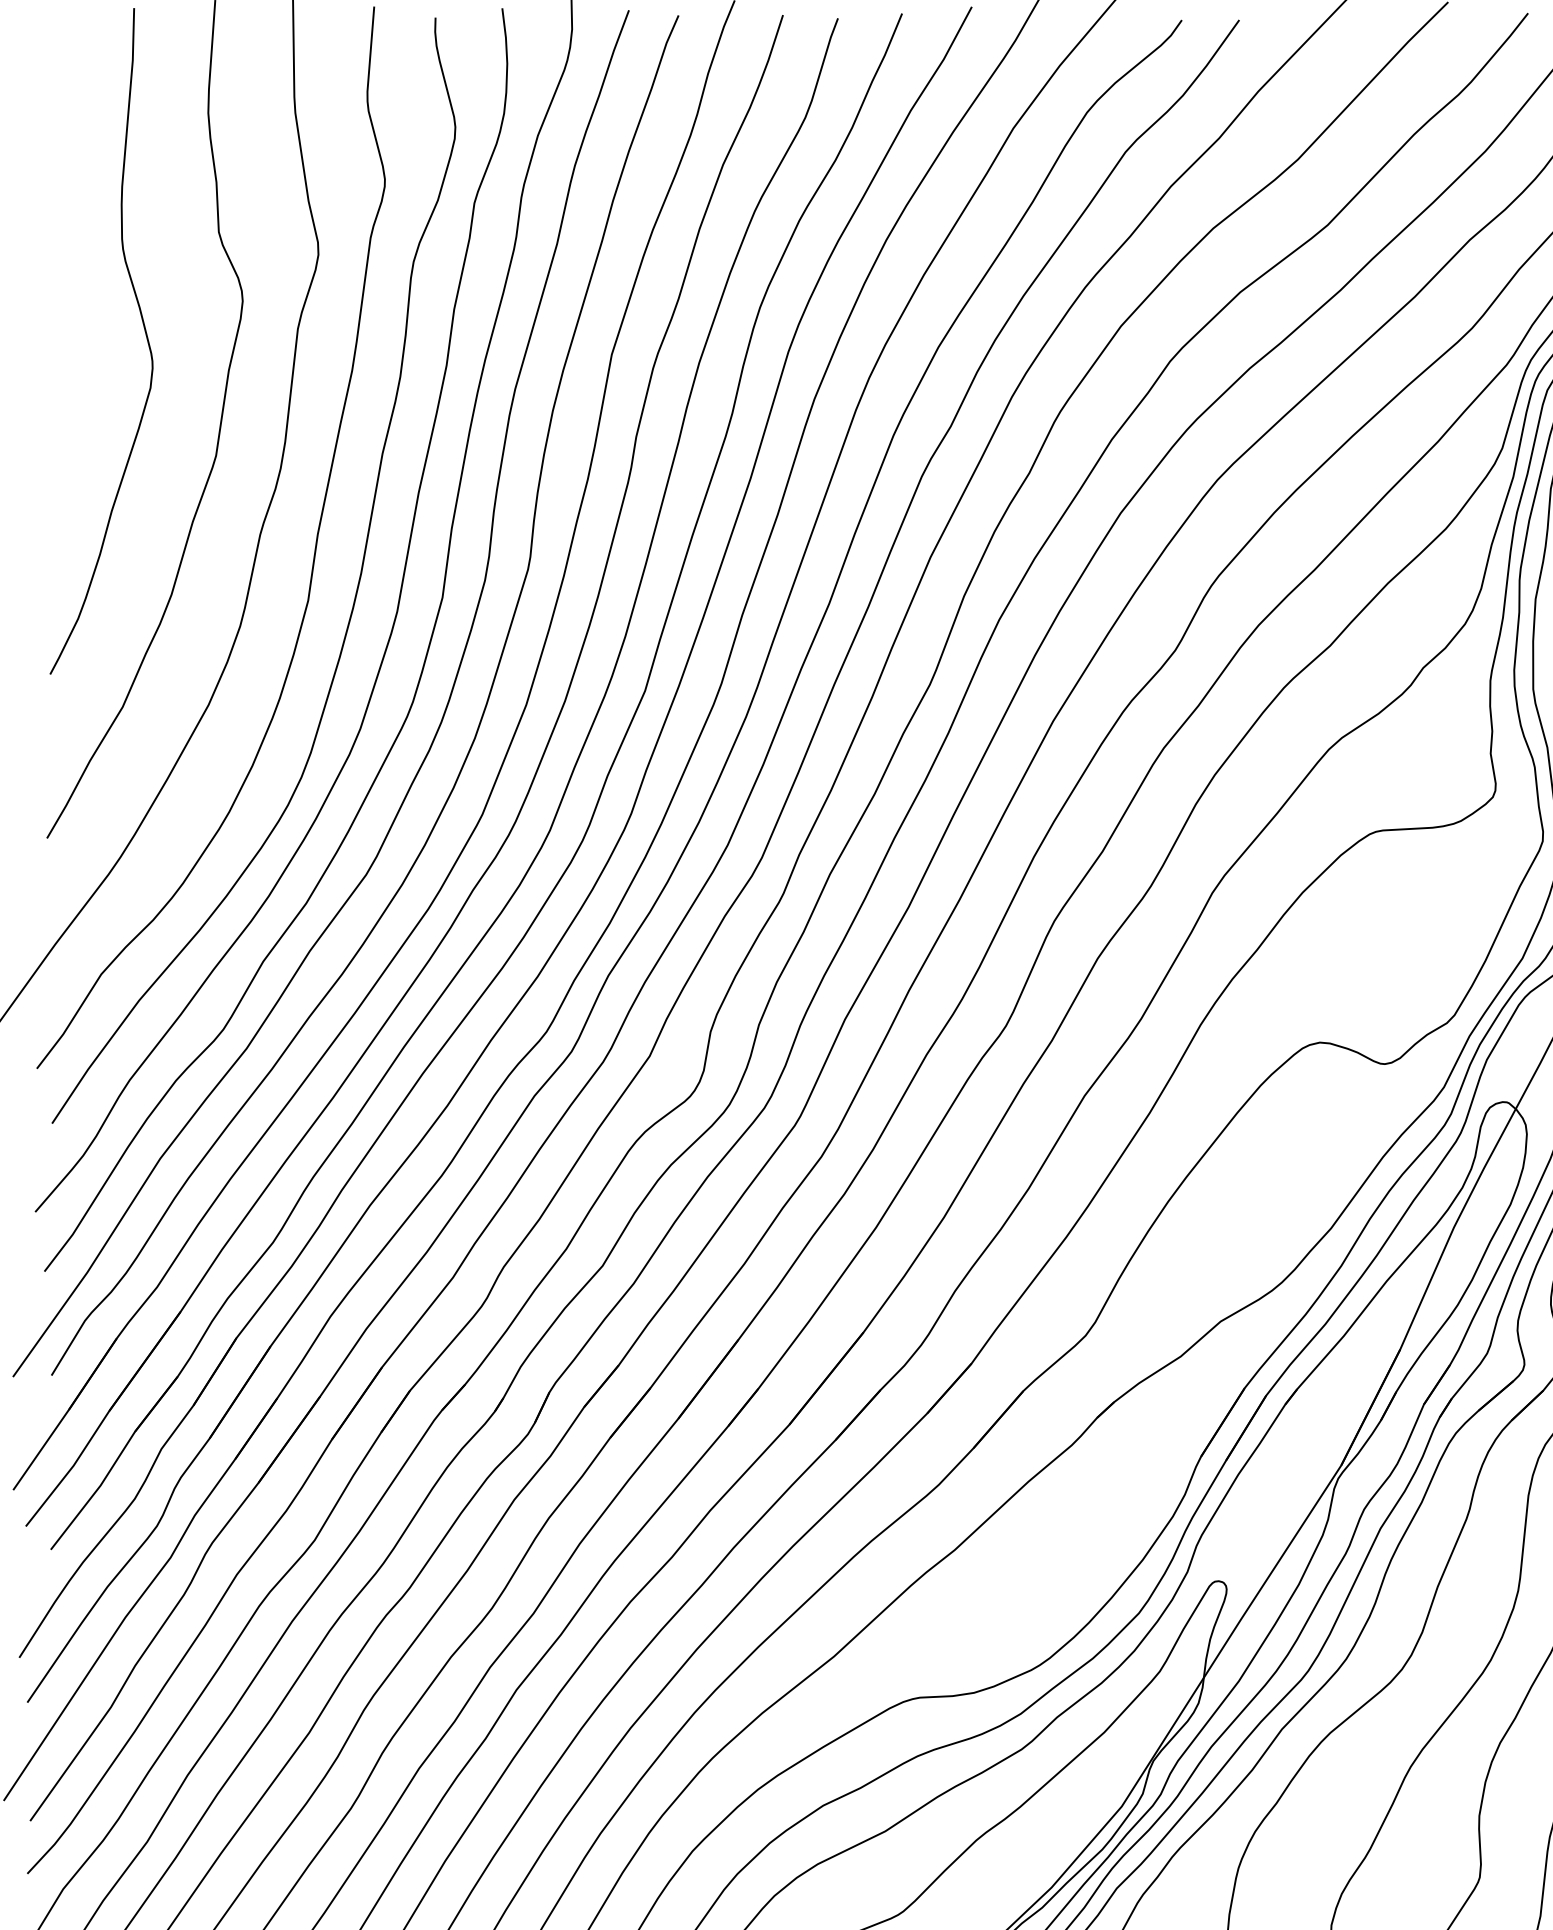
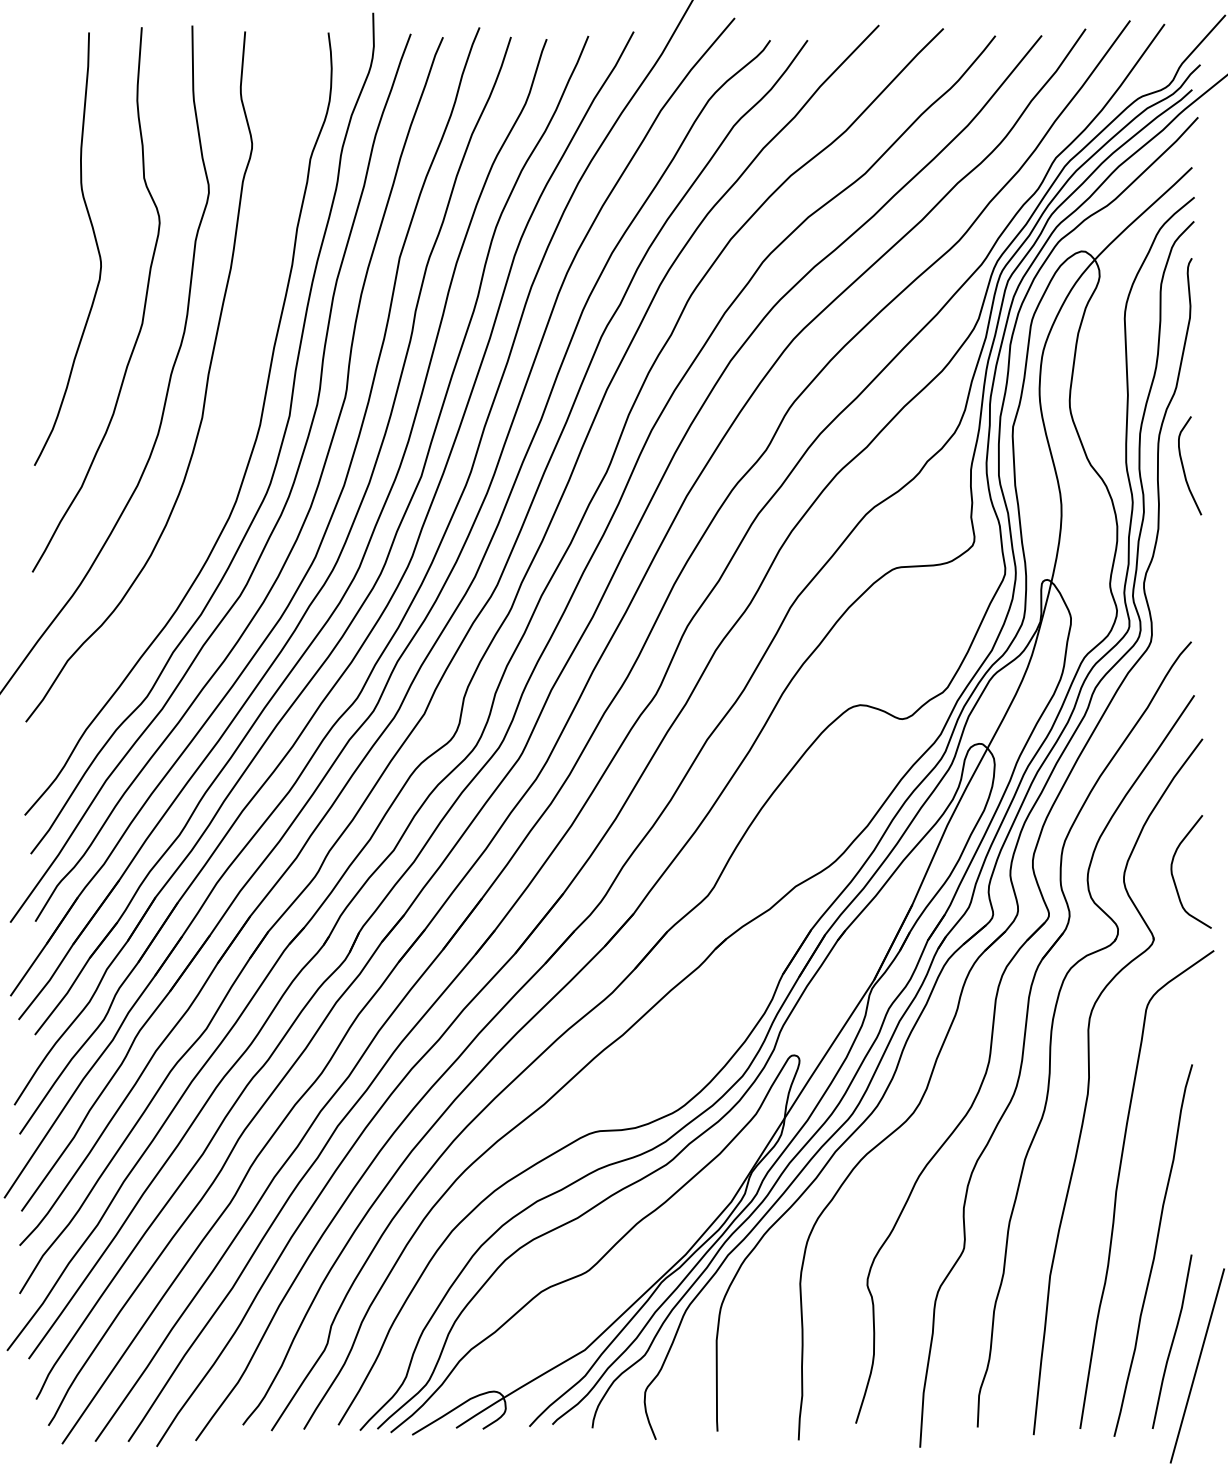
curve: (354, 592) -> (232, 412), removed

